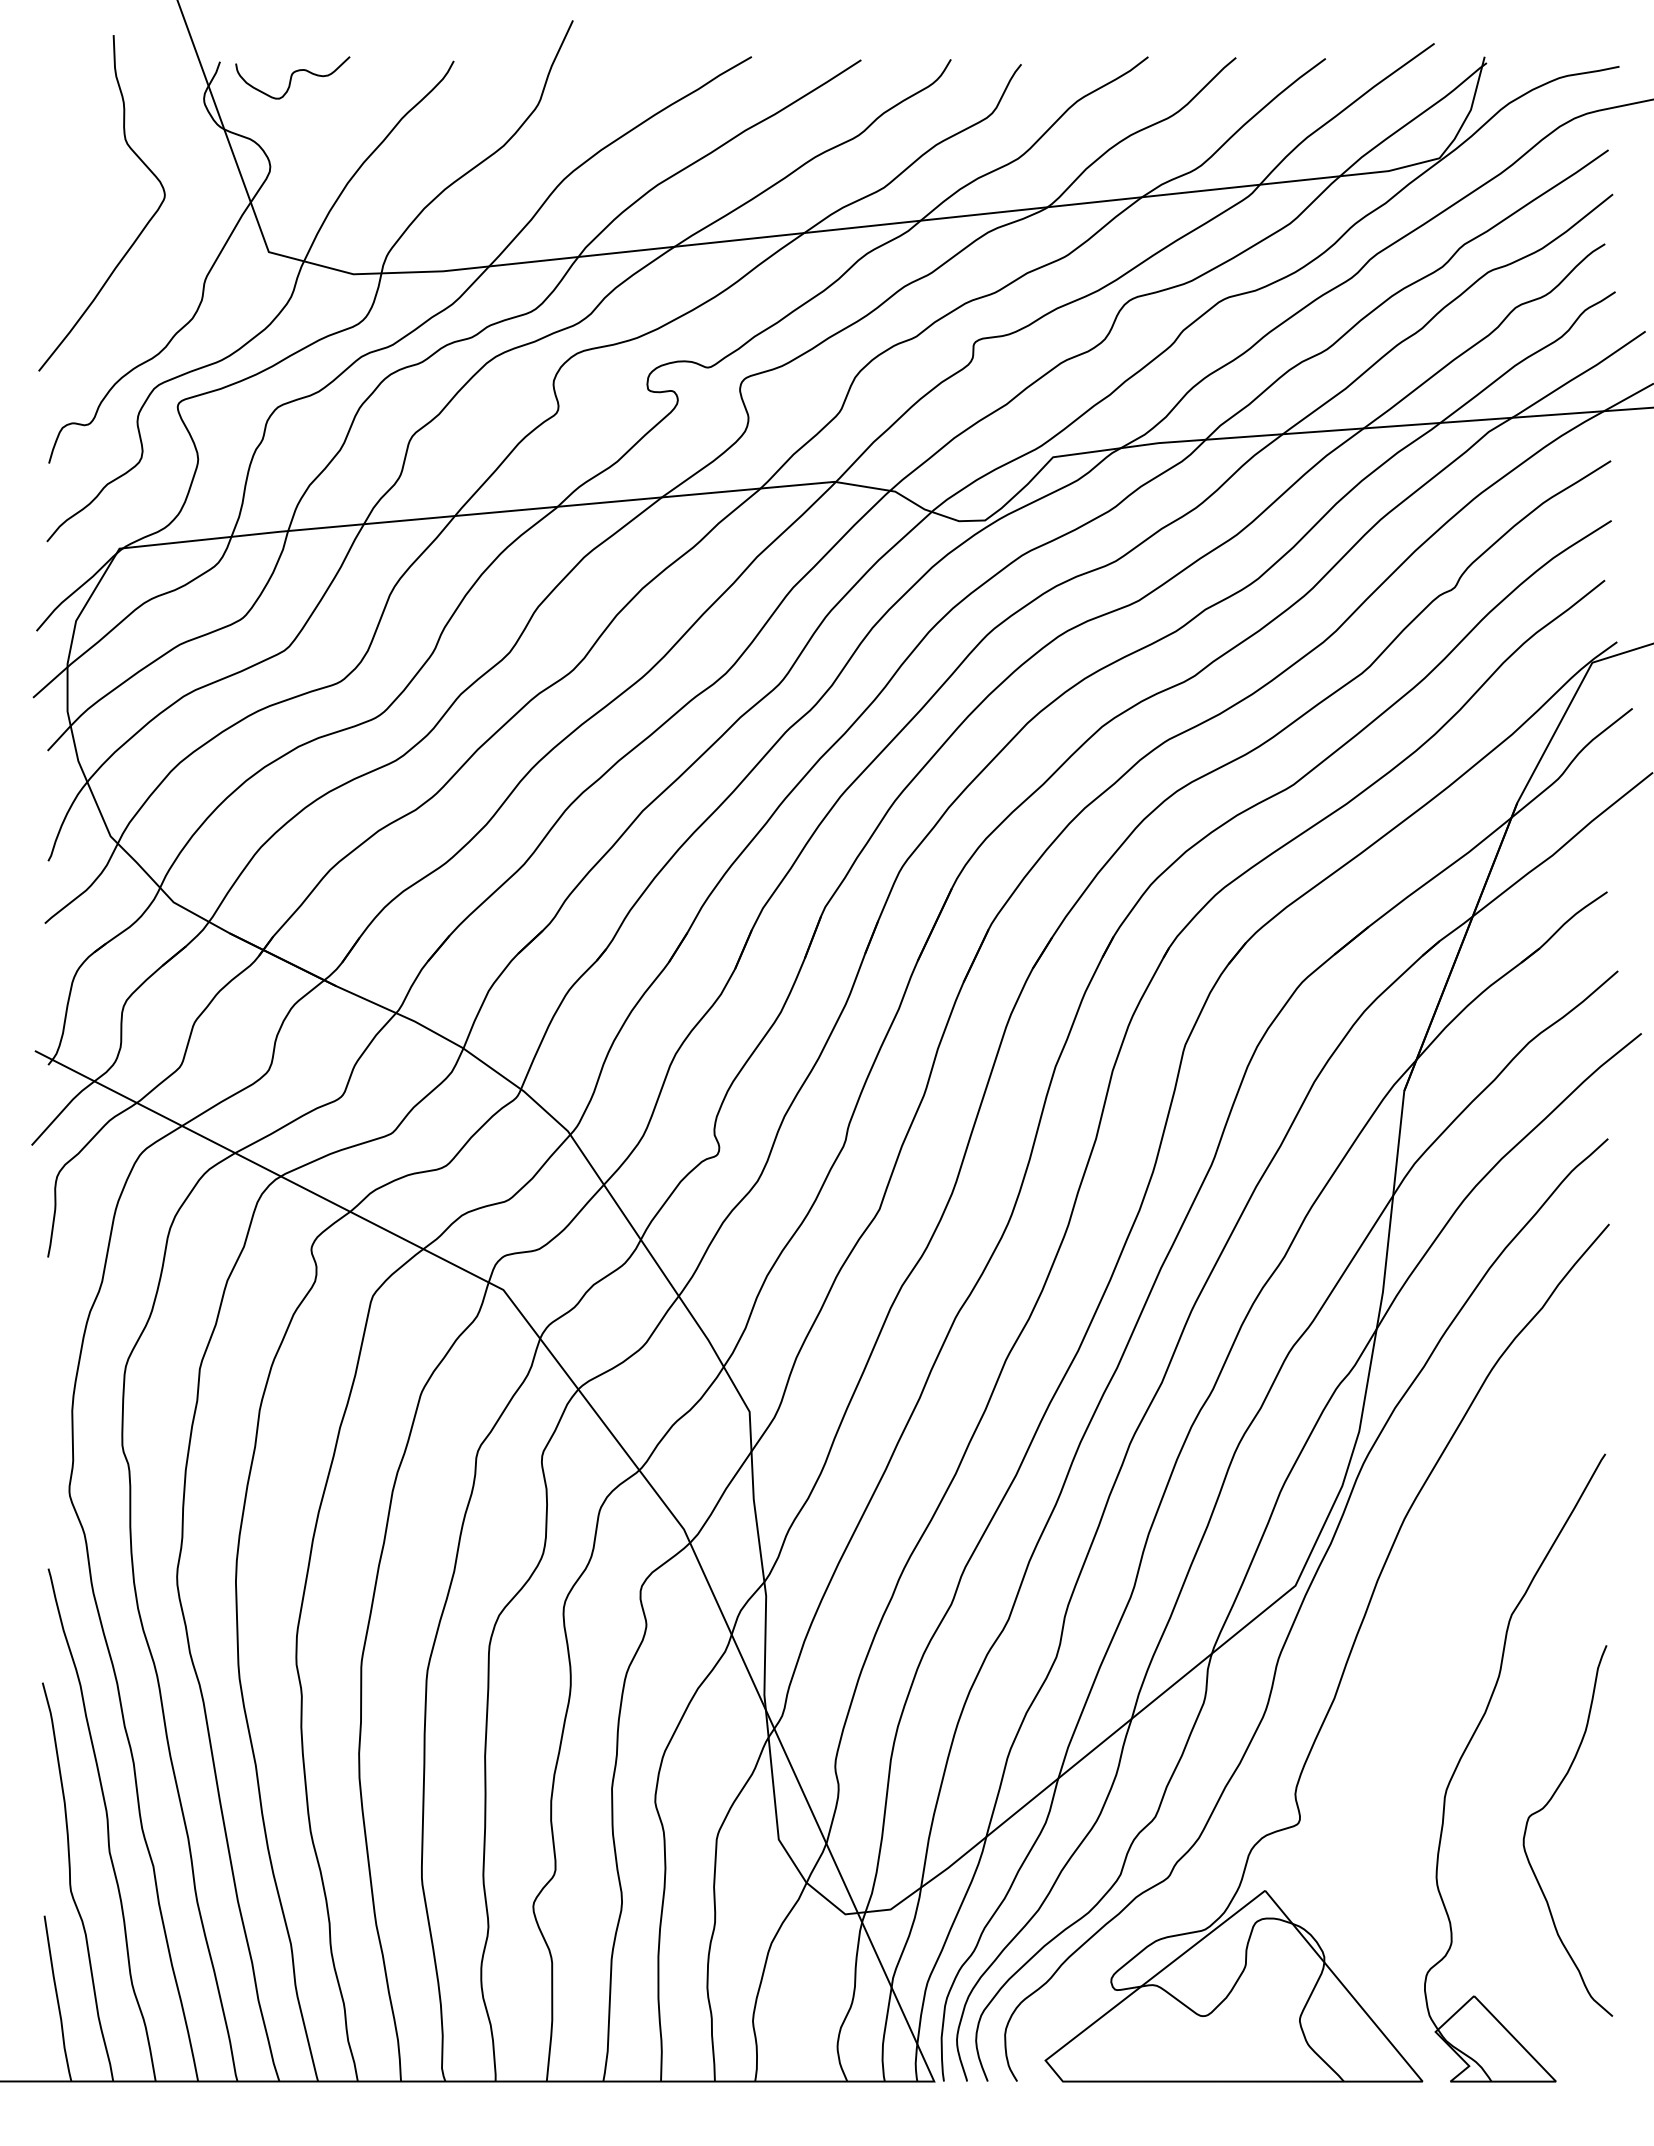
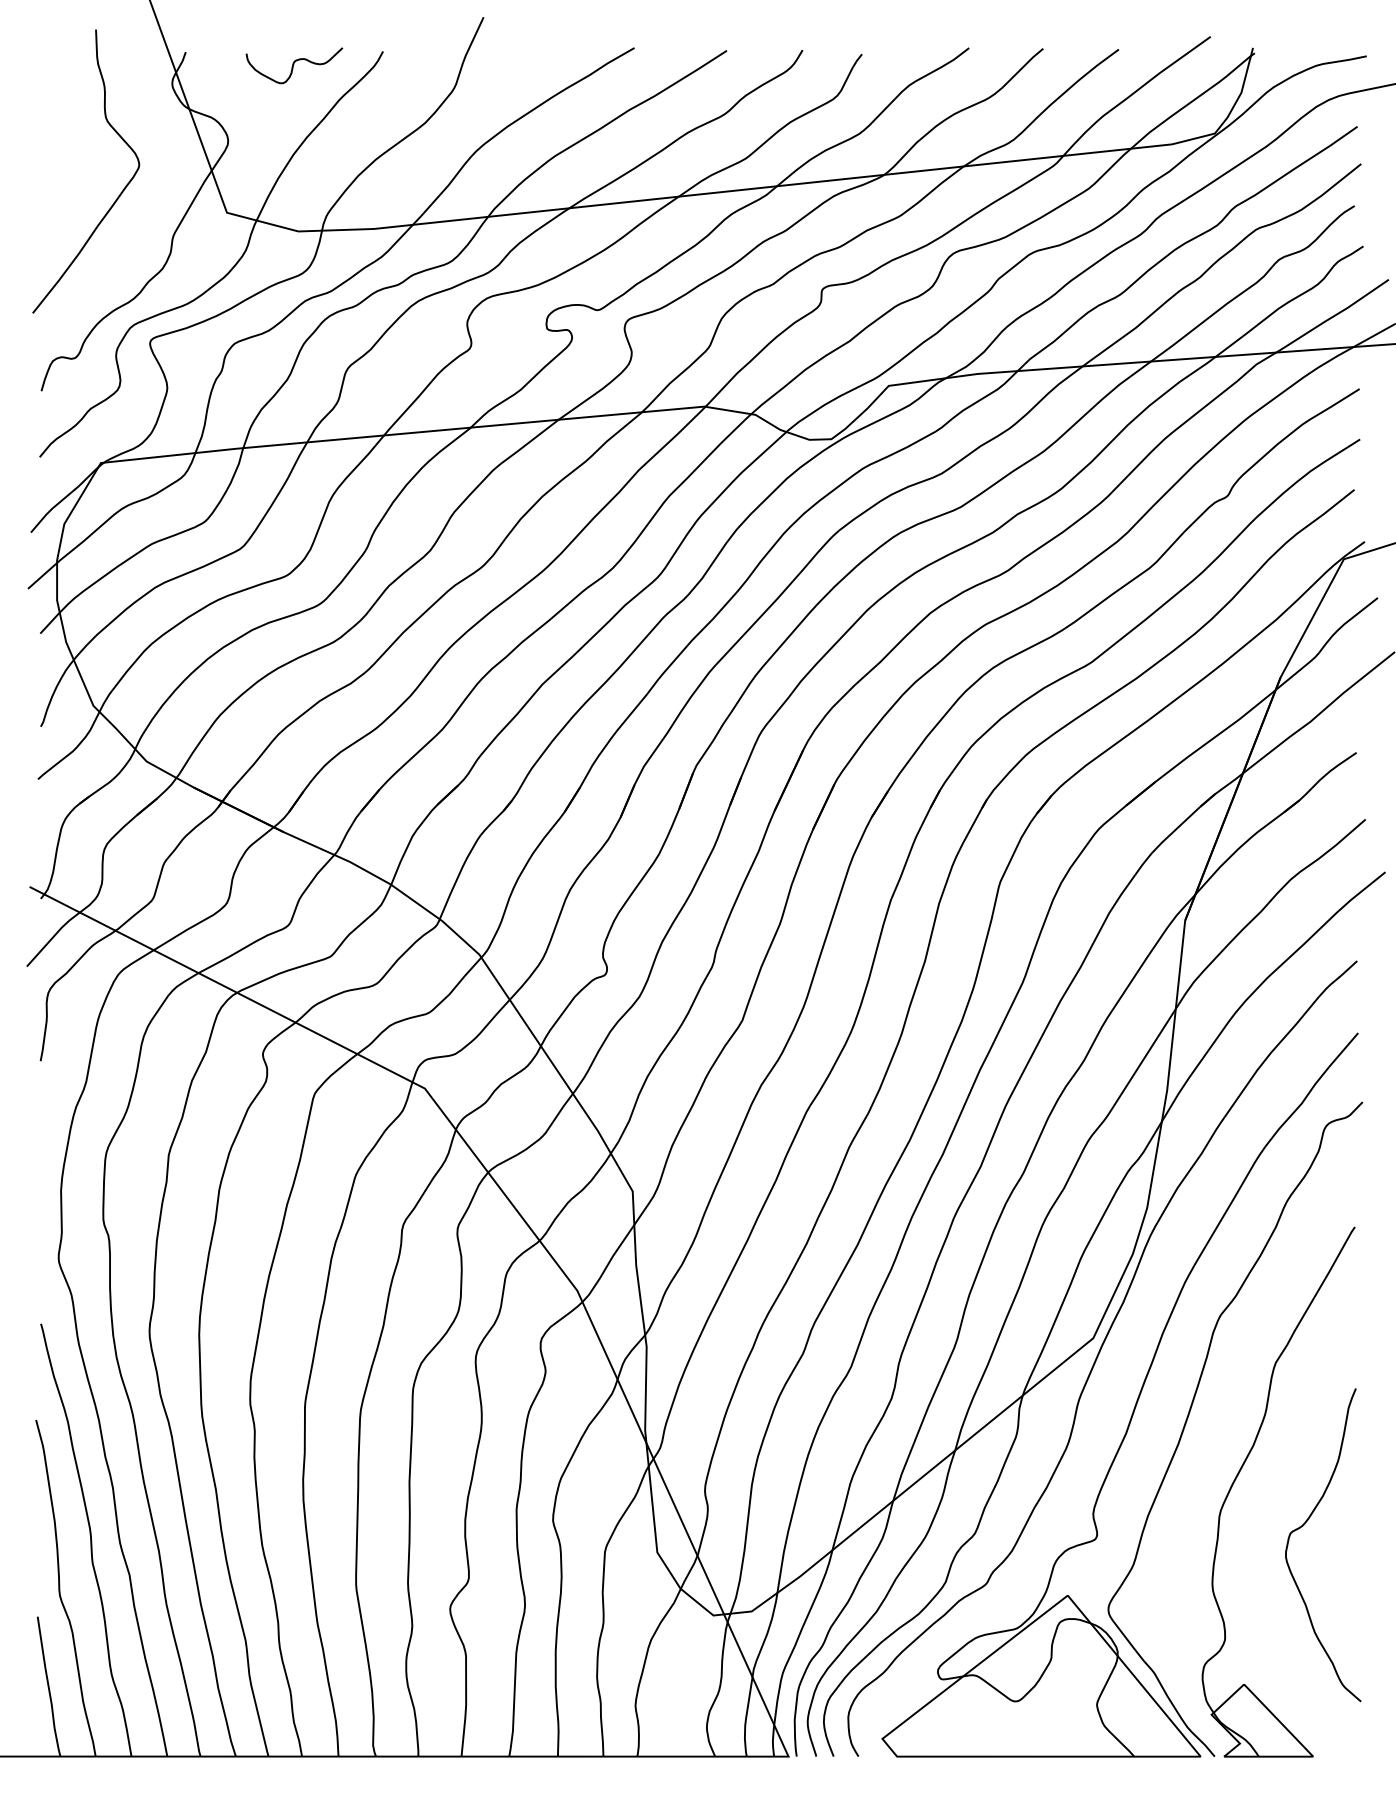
curve: (292, 77) -> (294, 65), moved
curve: (1409, 1676) -> (1189, 1414), added

